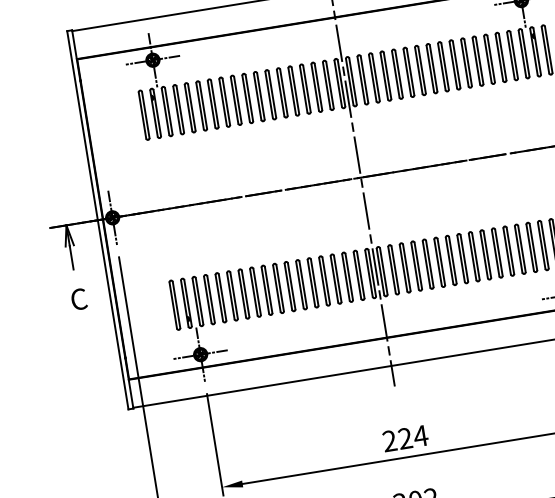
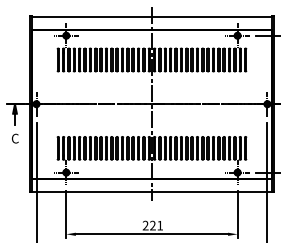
text: (419, 435) -> (159, 225), 224 -> 221

